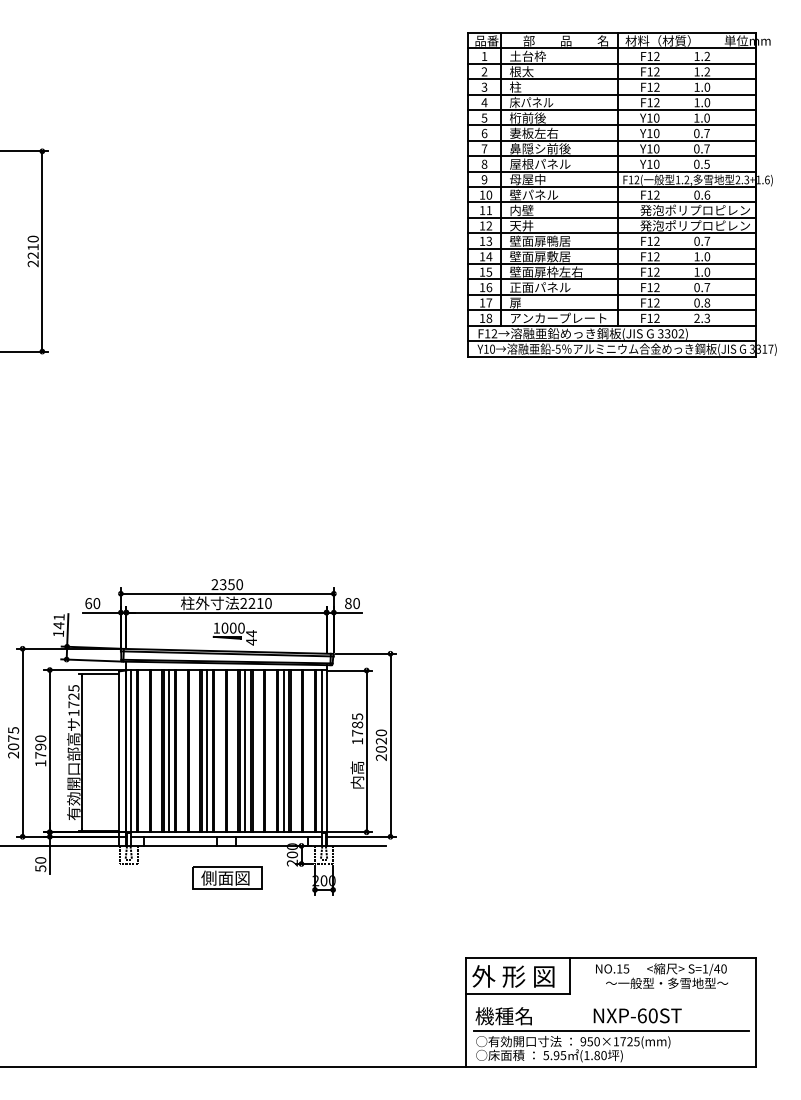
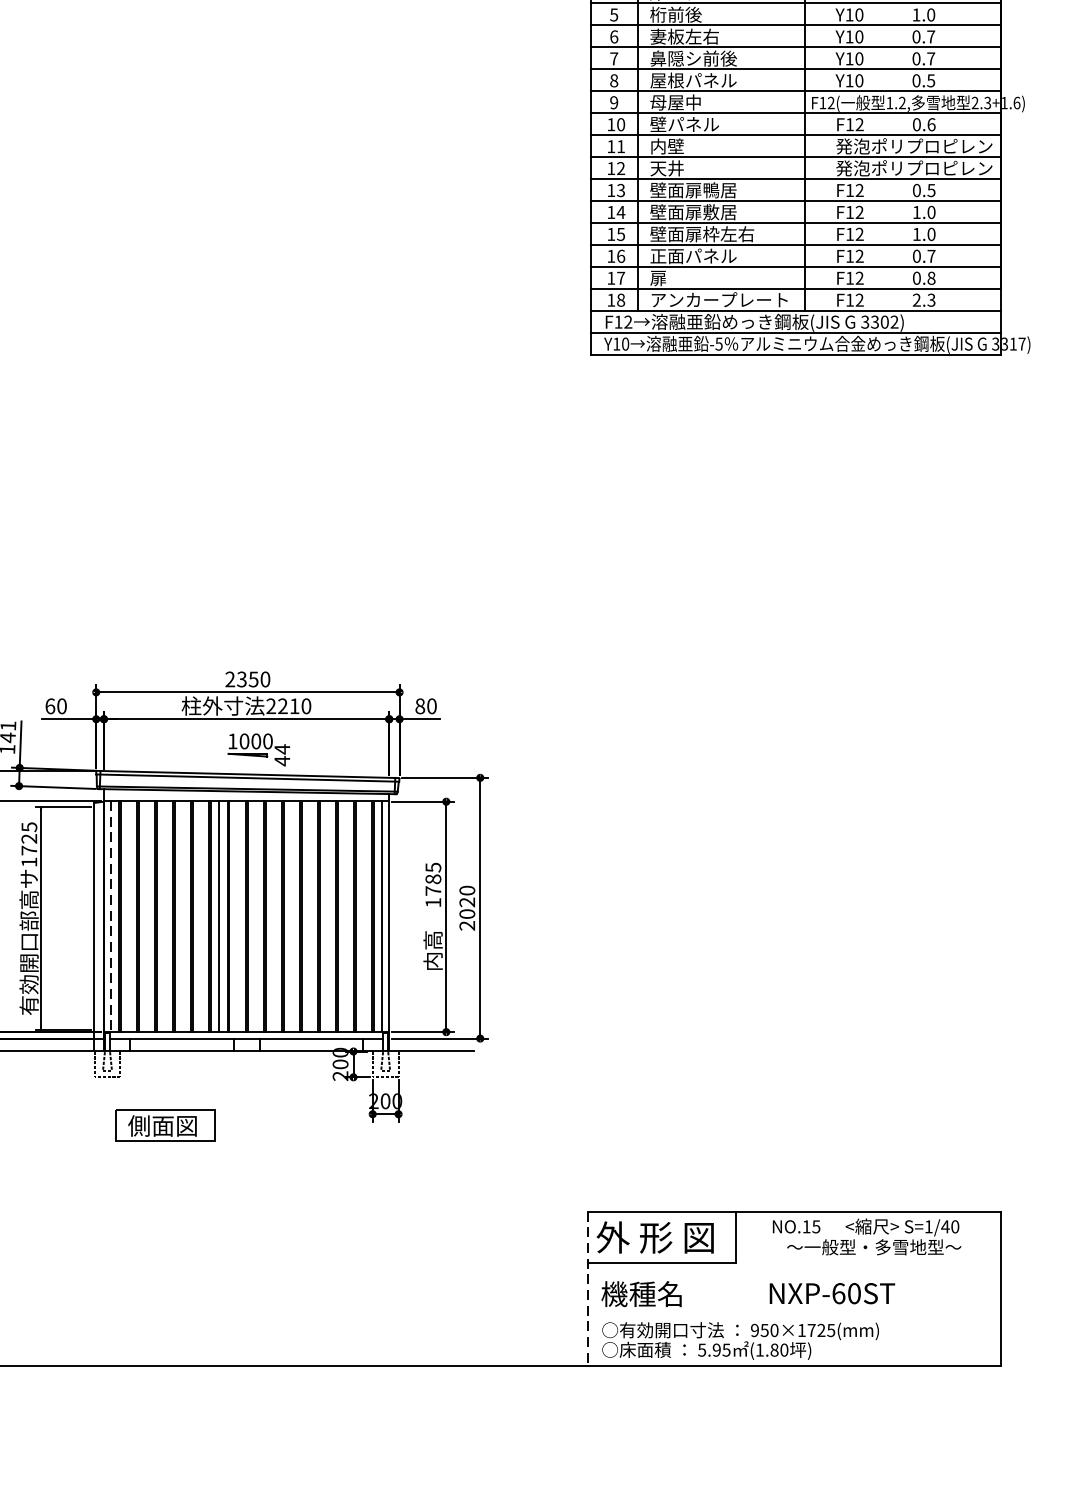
text: (707, 241) -> (931, 190), 0.7 -> 0.5
line: (131, 751) -> (111, 917), solid -> dashed
line: (169, 751) -> (165, 917), removed
line: (245, 751) -> (273, 917), removed
line: (283, 751) -> (327, 917), removed
part: (227, 877) -> (165, 1125), moved
line: (466, 1013) -> (588, 1290), solid -> dashed
line: (611, 1030) -> (795, 1314), removed

